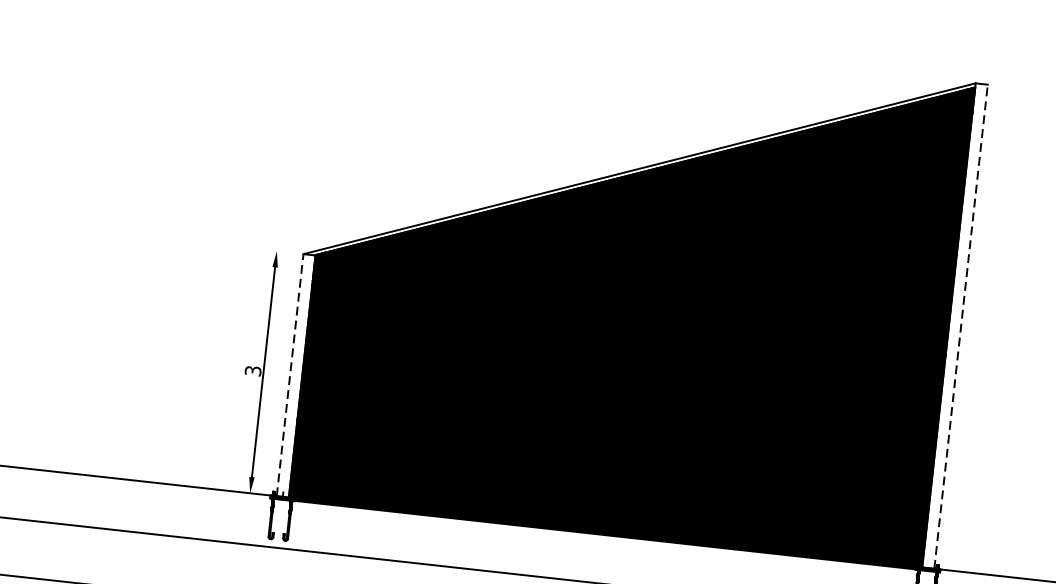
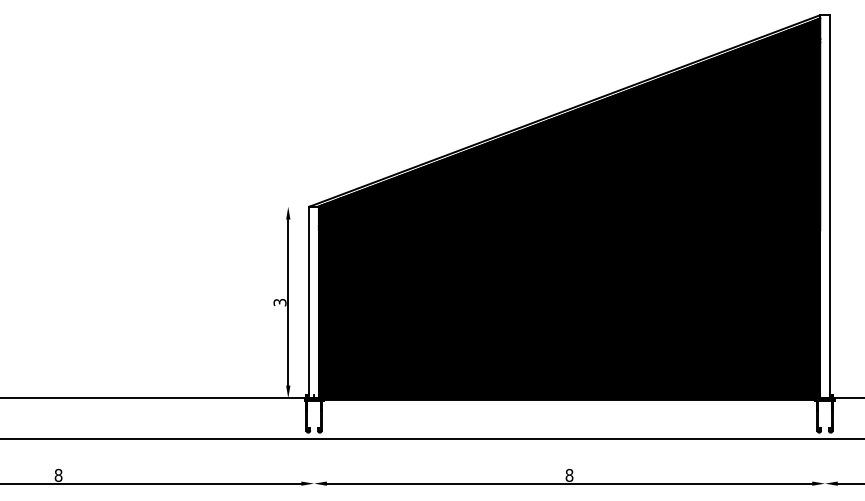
line: (960, 326) -> (829, 206), dashed -> solid
line: (290, 375) -> (309, 302), dashed -> solid

